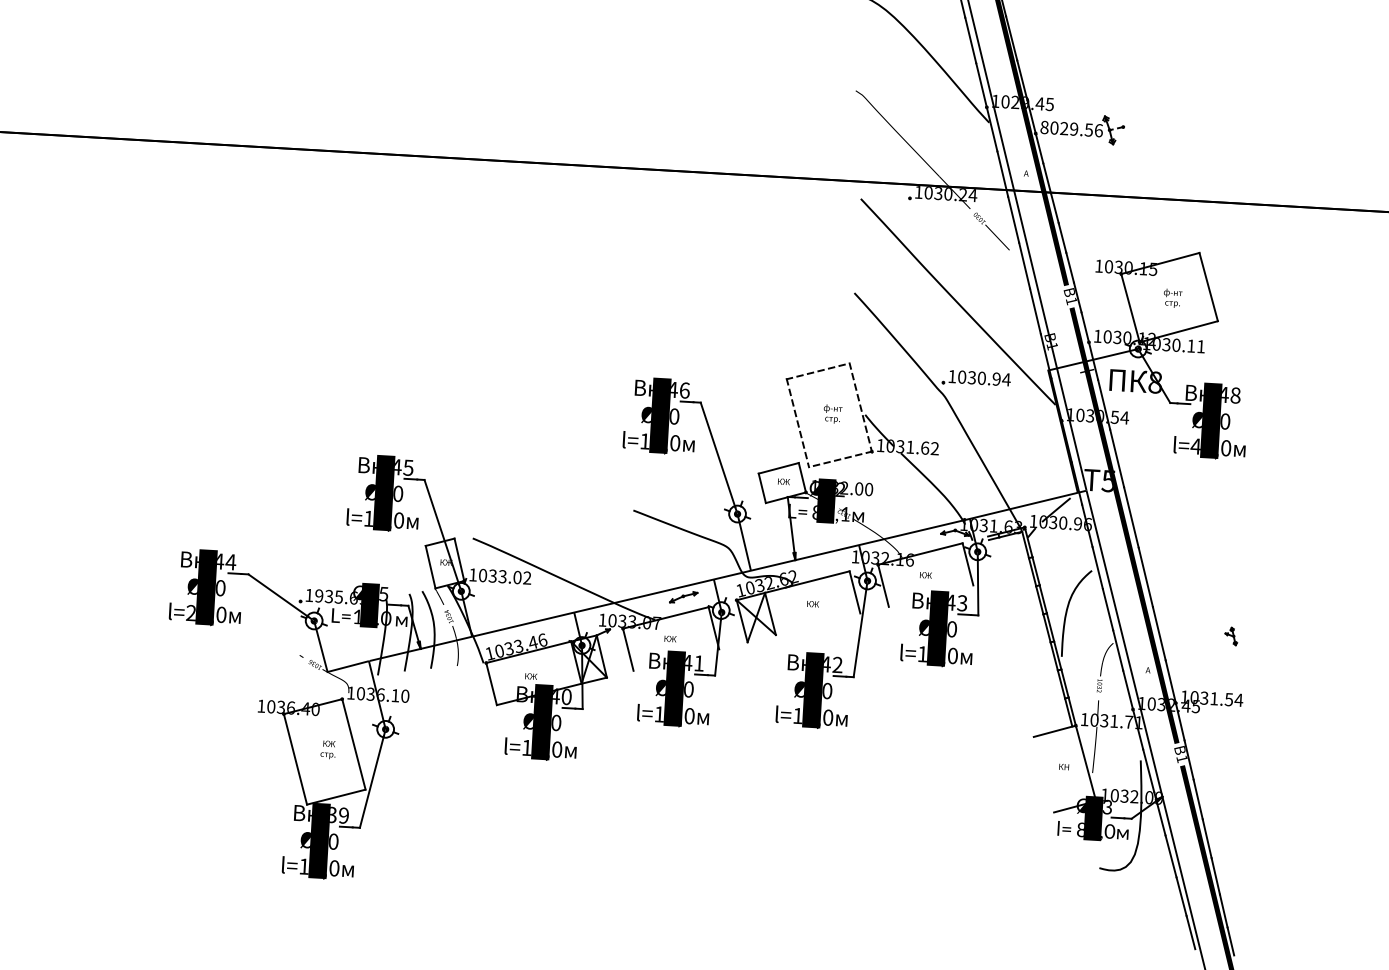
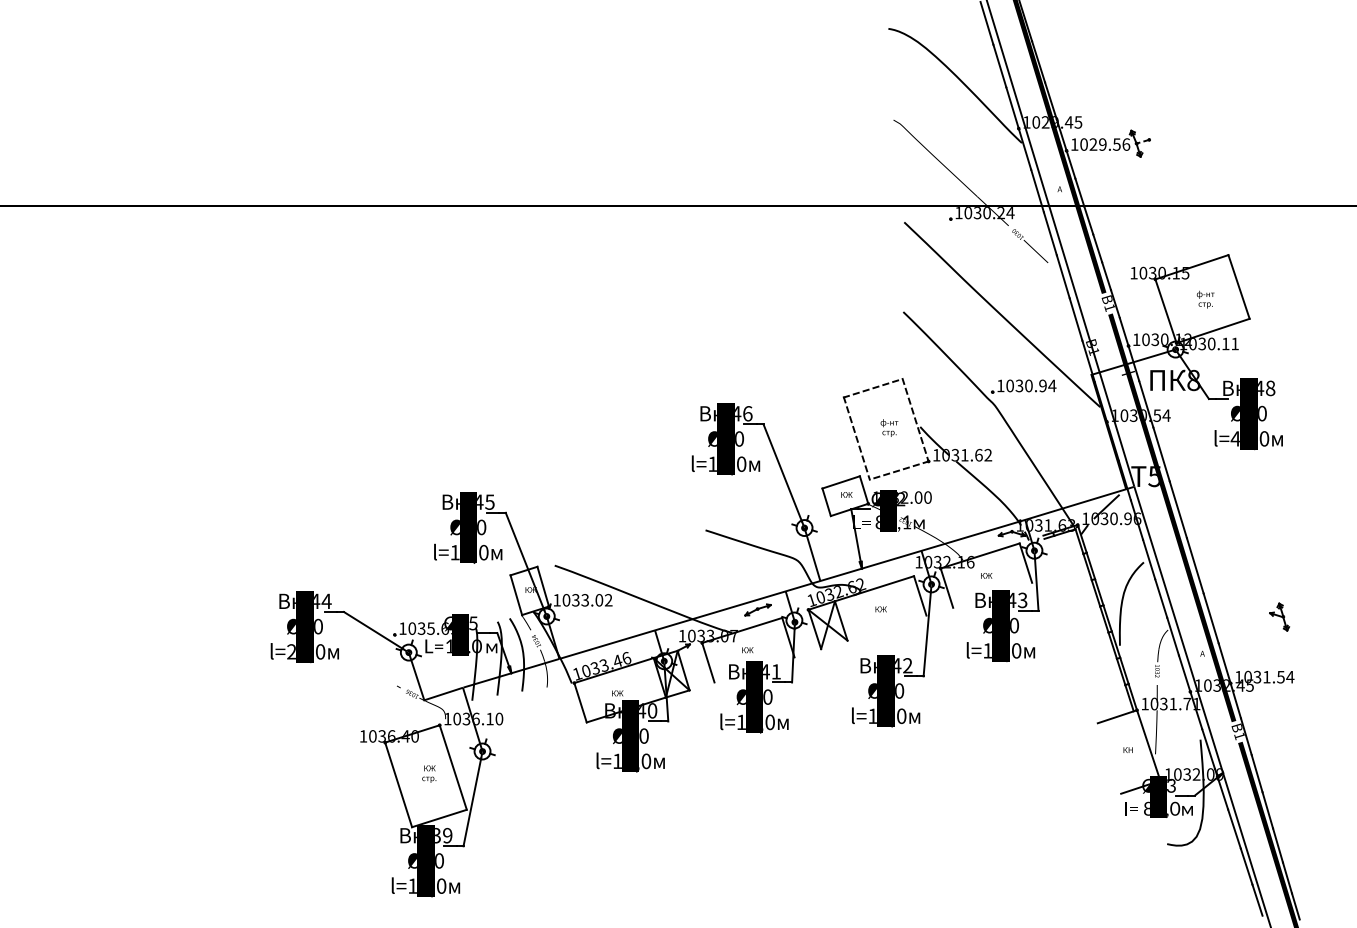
text: (1044, 127) -> (1074, 144), 8029.56 -> 1029.56
text: (319, 595) -> (412, 628), 1935.69 -> 1035.69
part: (1231, 635) -> (1279, 616), size x1.67

